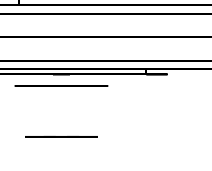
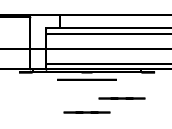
line: (115, 115) -> (121, 98), added

